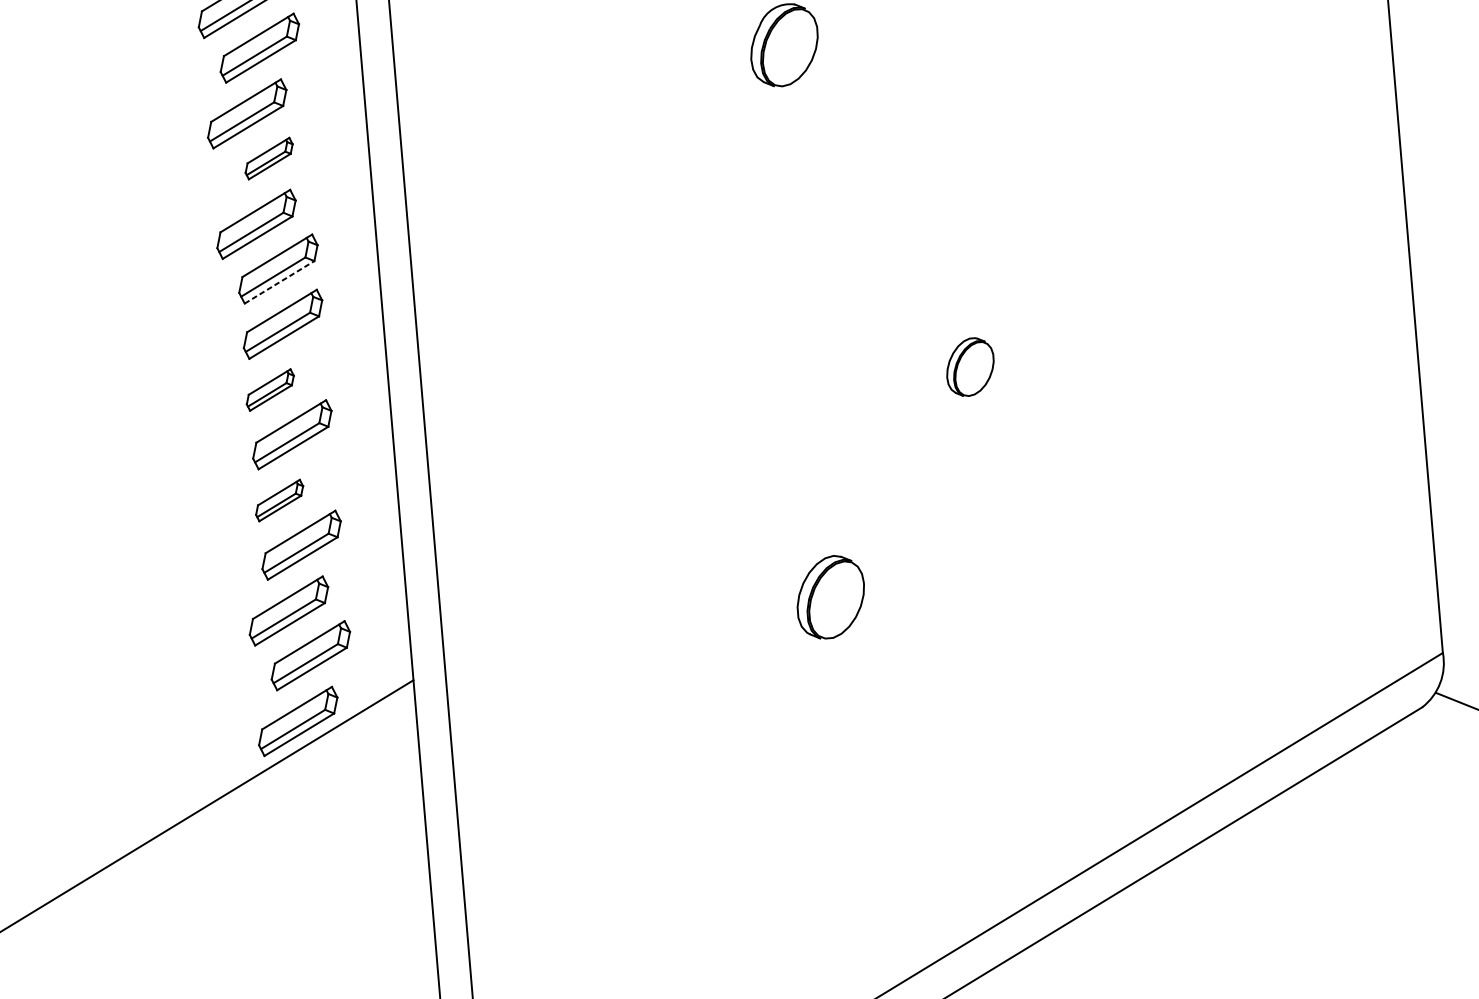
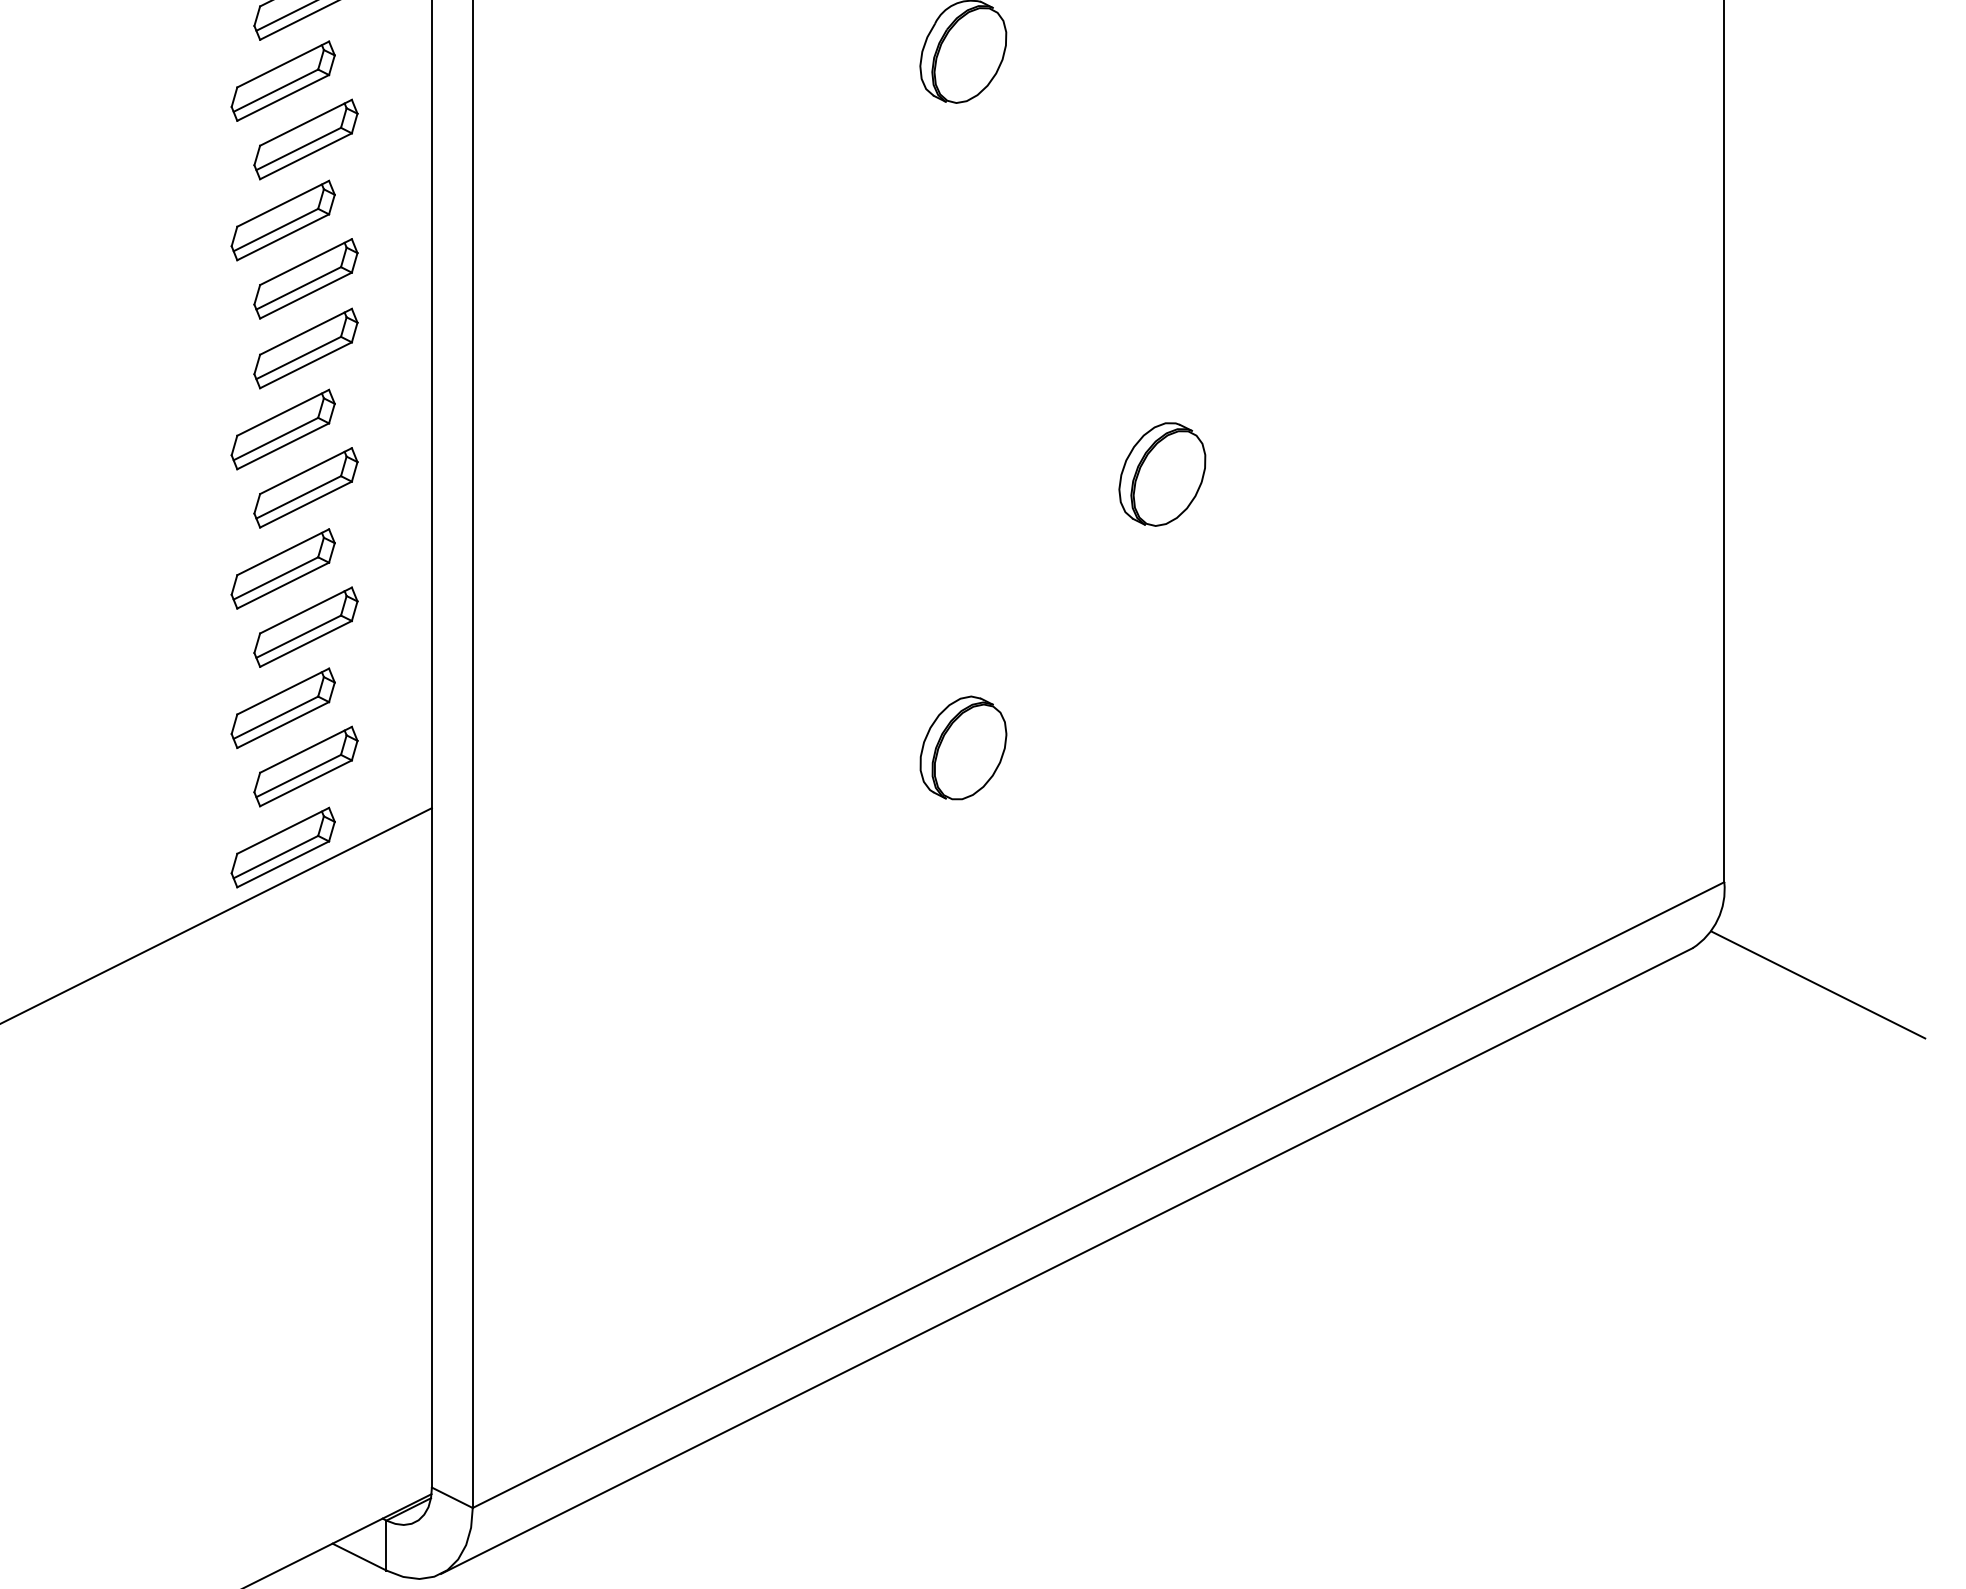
part: (268, 158) -> (305, 139), size x1.67
line: (279, 282) -> (306, 295), dashed -> solid
part: (970, 367) -> (1162, 474), size x1.43
part: (269, 390) -> (282, 429), size x1.67
part: (279, 500) -> (282, 568), size x1.67

